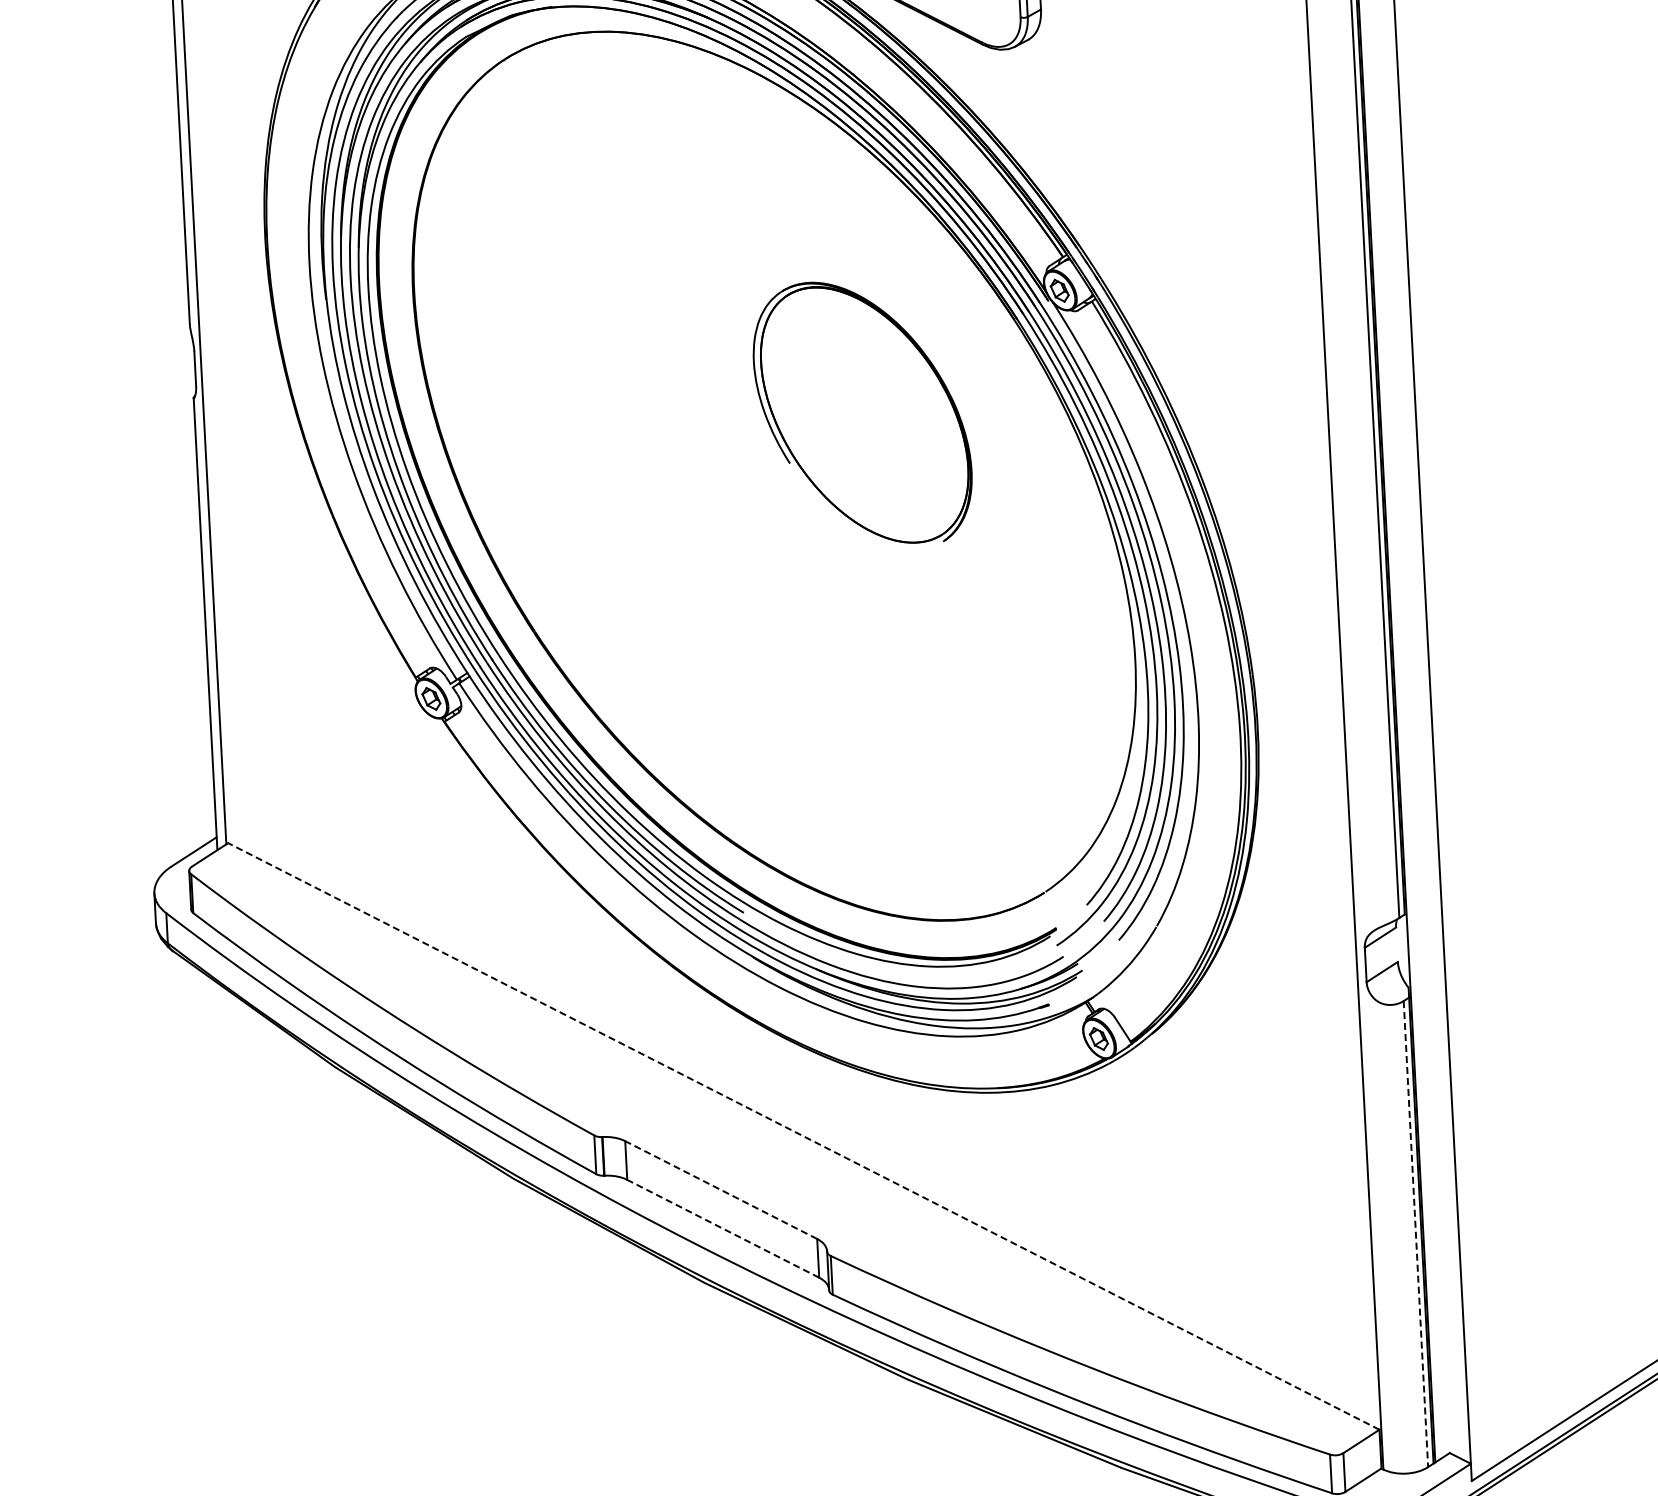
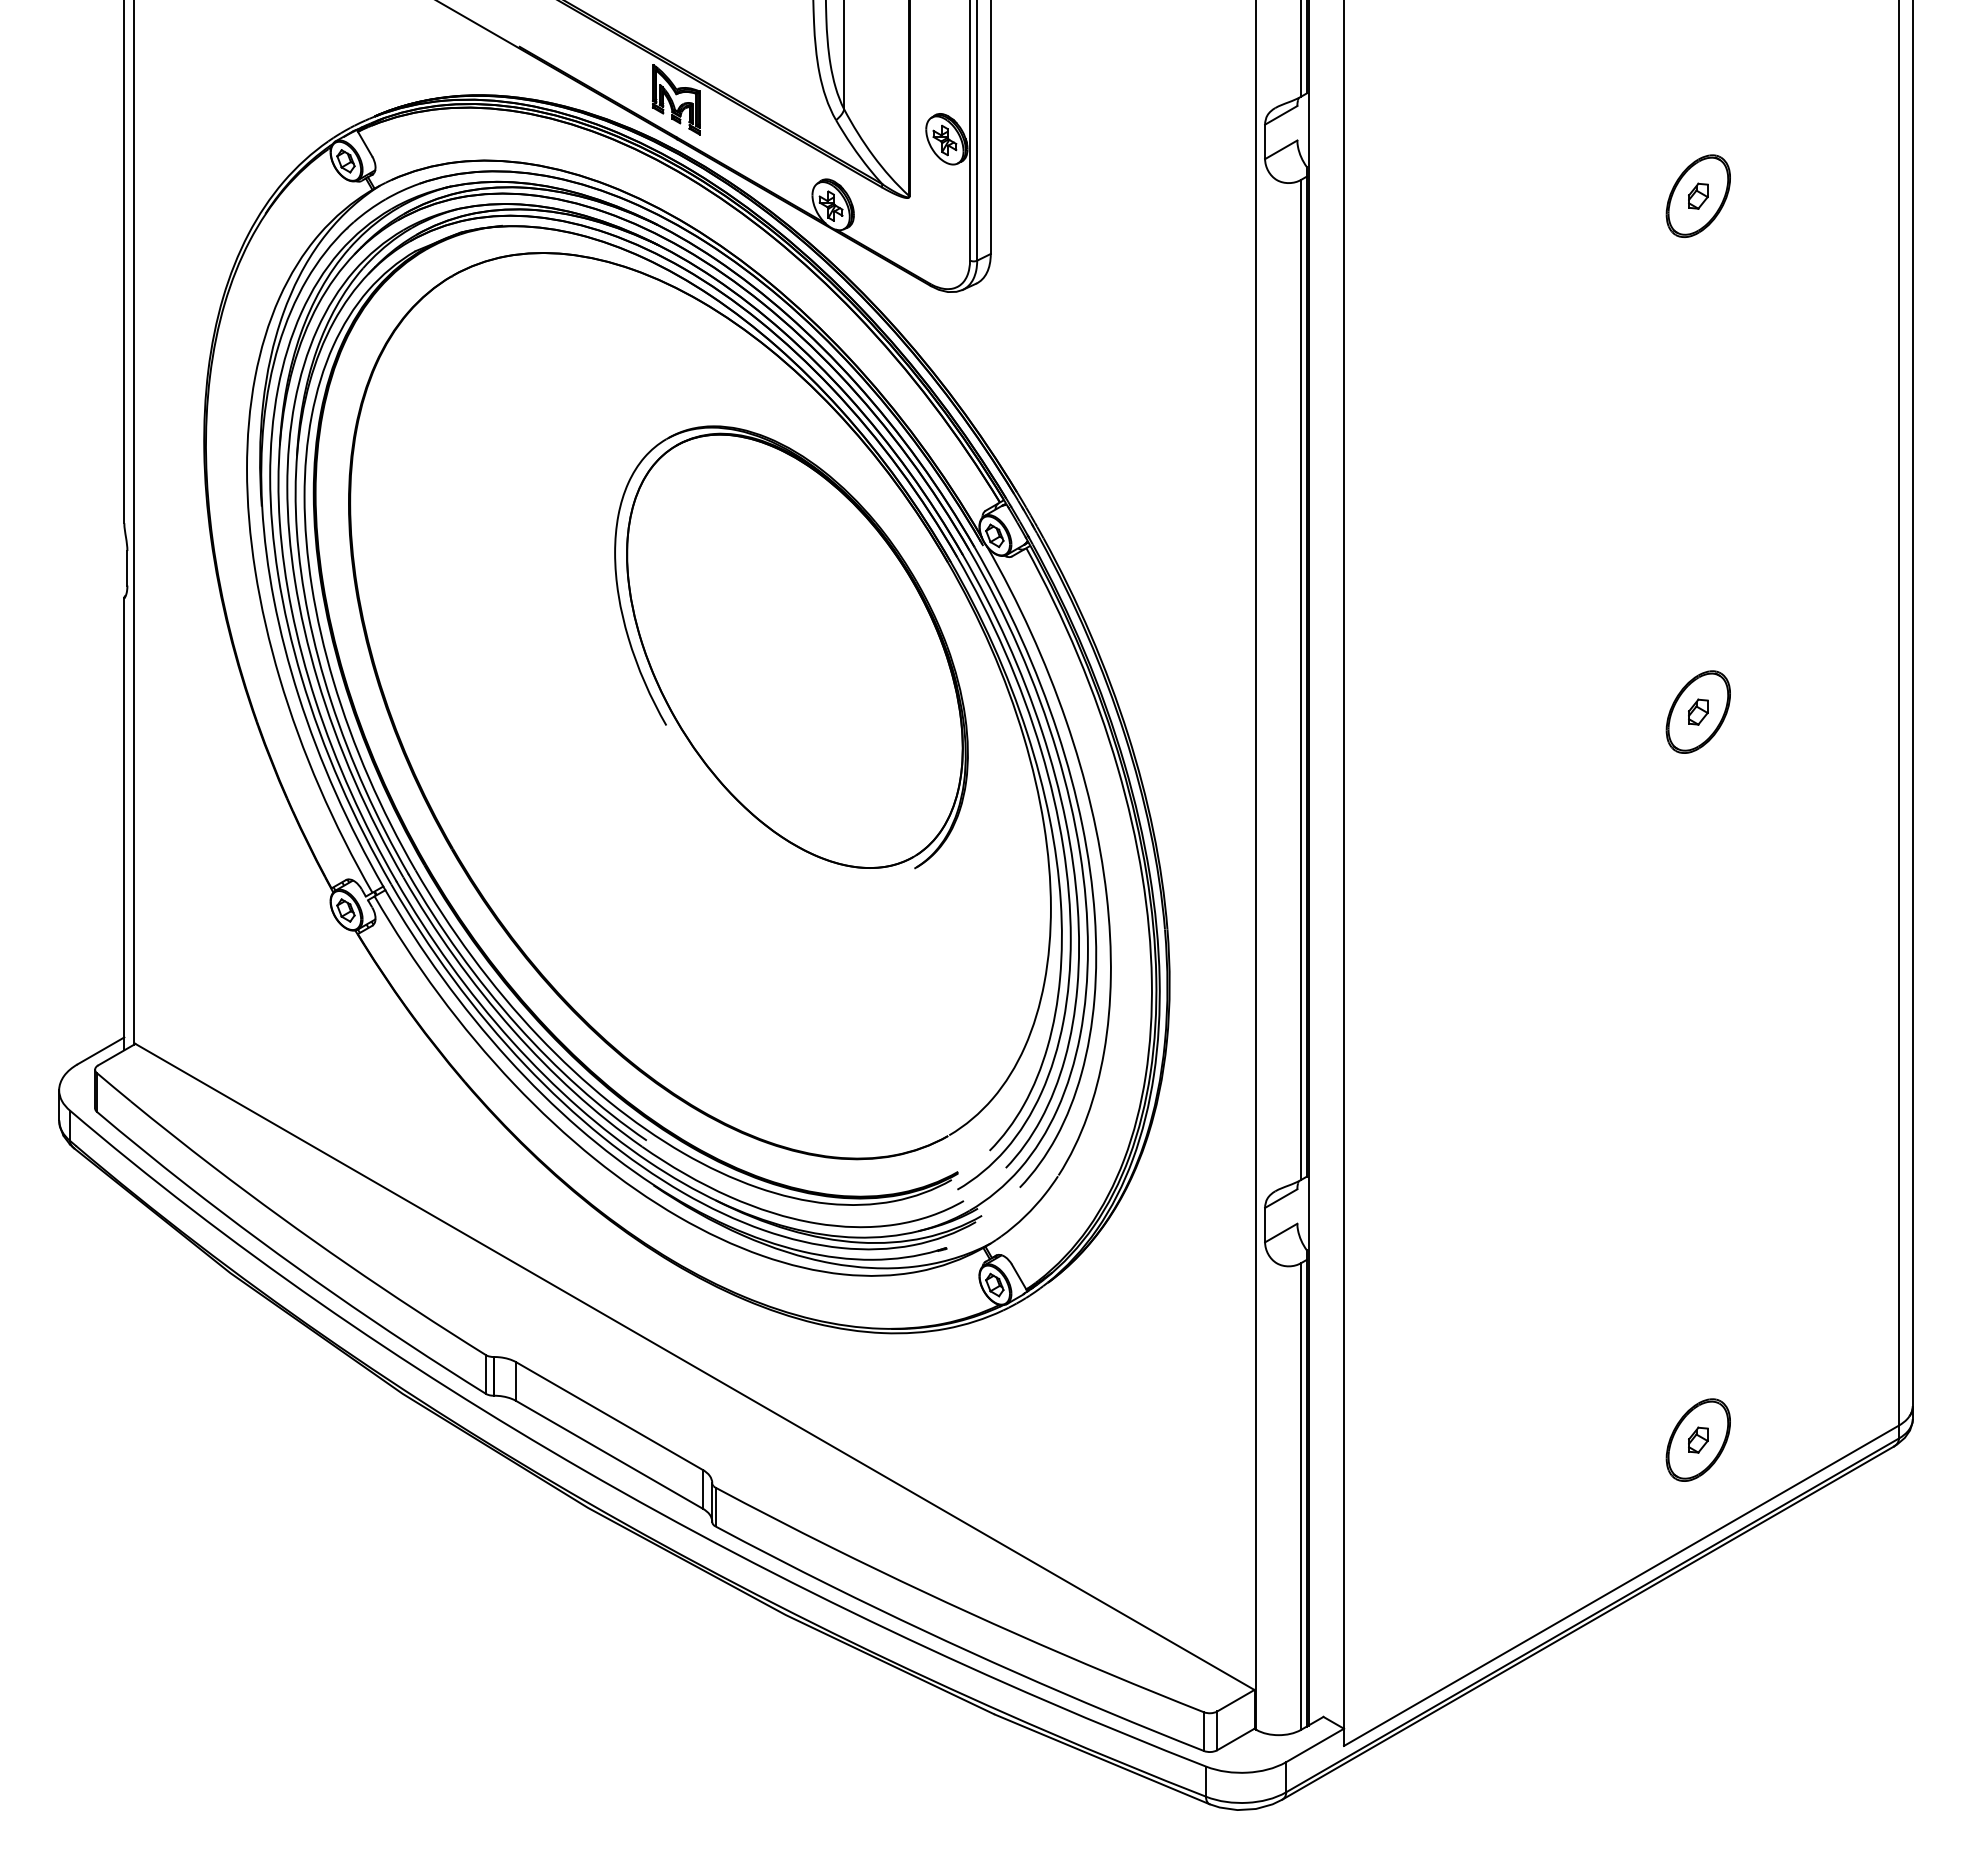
part: (862, 412) -> (791, 647), size x1.67
line: (803, 1136) -> (694, 1366), dashed -> solid
line: (721, 1190) -> (609, 1416), dashed -> solid
line: (723, 1228) -> (609, 1454), dashed -> solid
line: (1416, 1235) -> (1301, 1497), dashed -> solid

